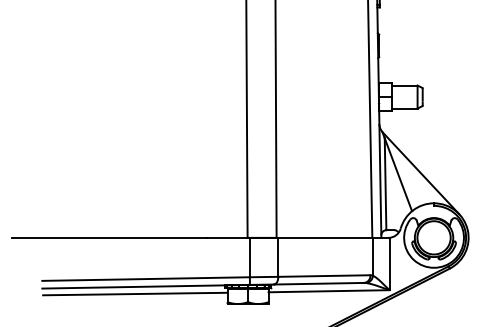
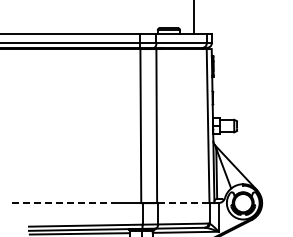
line: (110, 238) -> (66, 203), solid -> dashed
line: (324, 238) -> (183, 203), solid -> dashed

